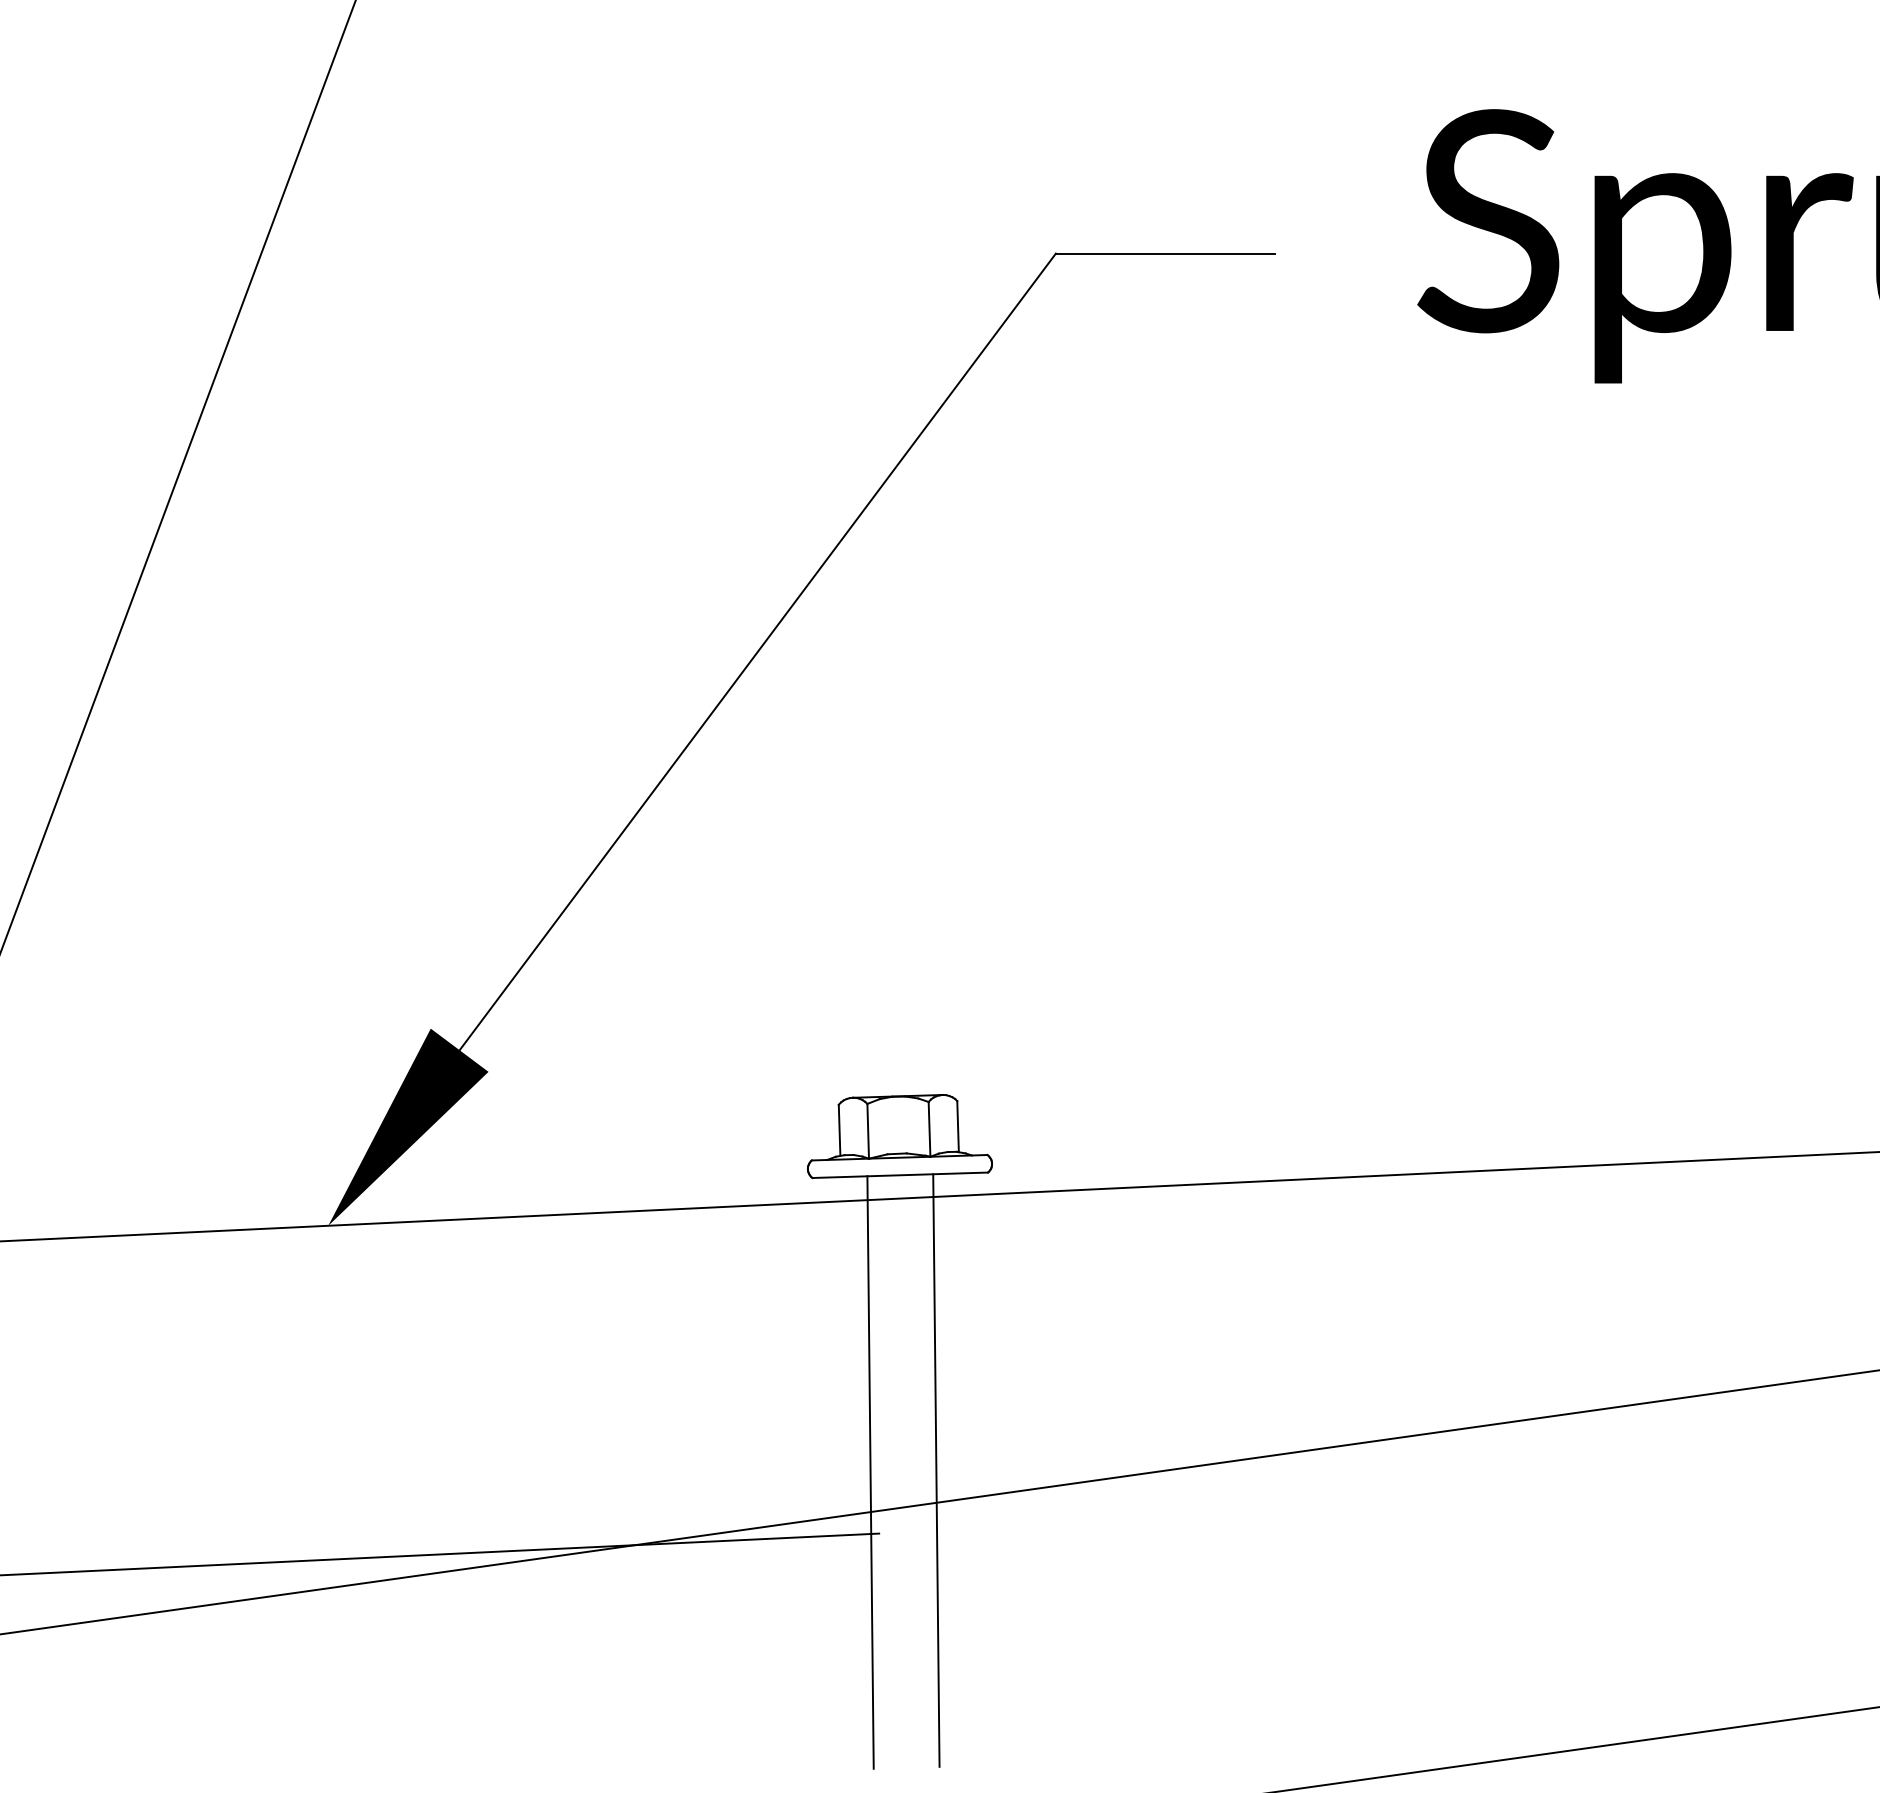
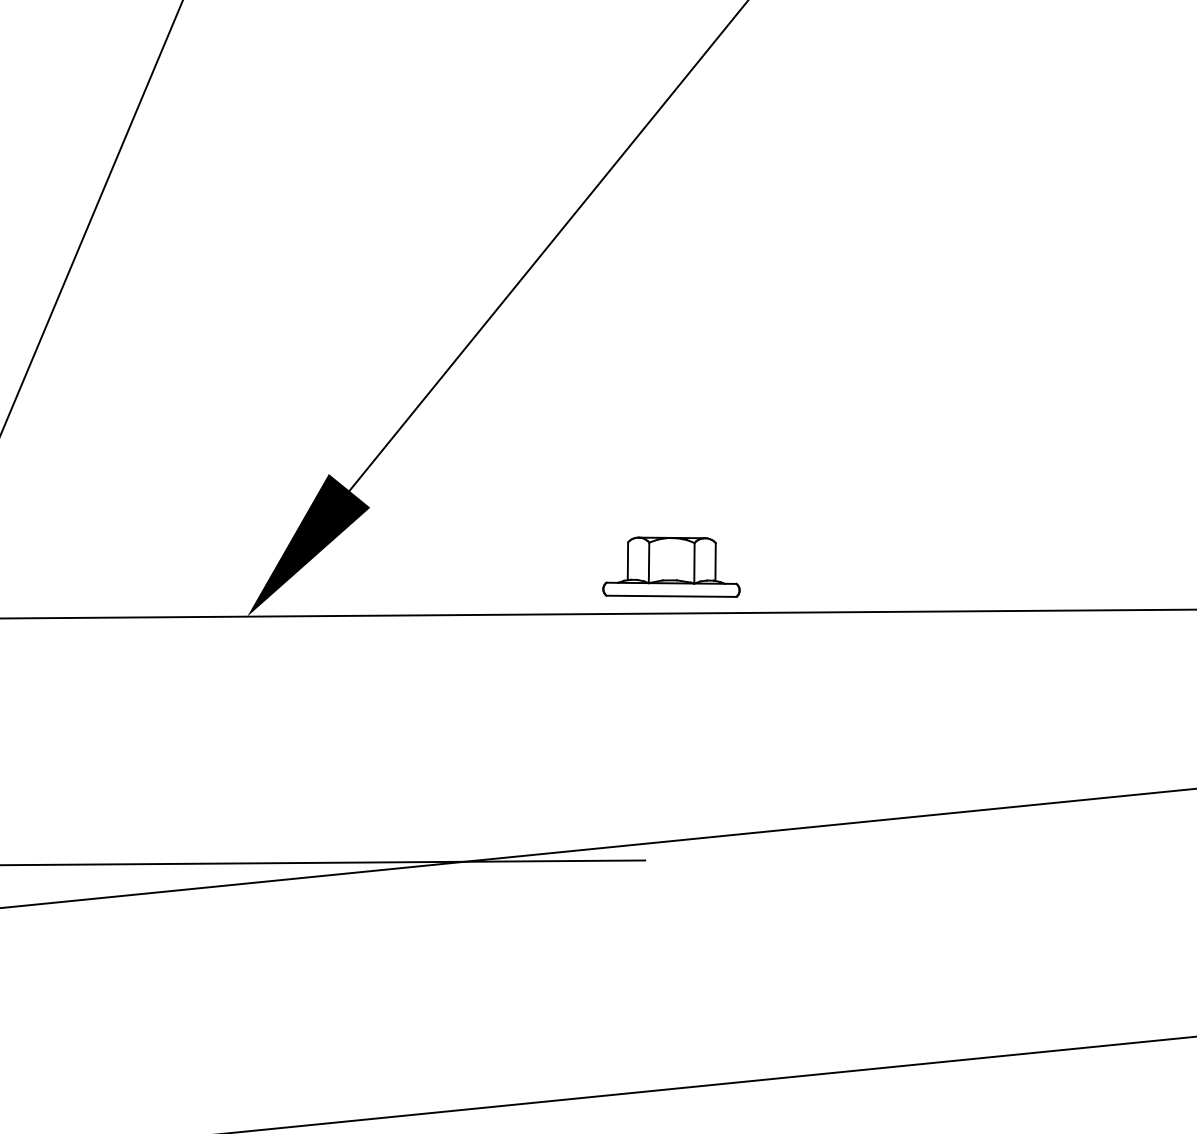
line: (936, 1470) -> (689, 815), removed
line: (870, 1472) -> (640, 815), removed

